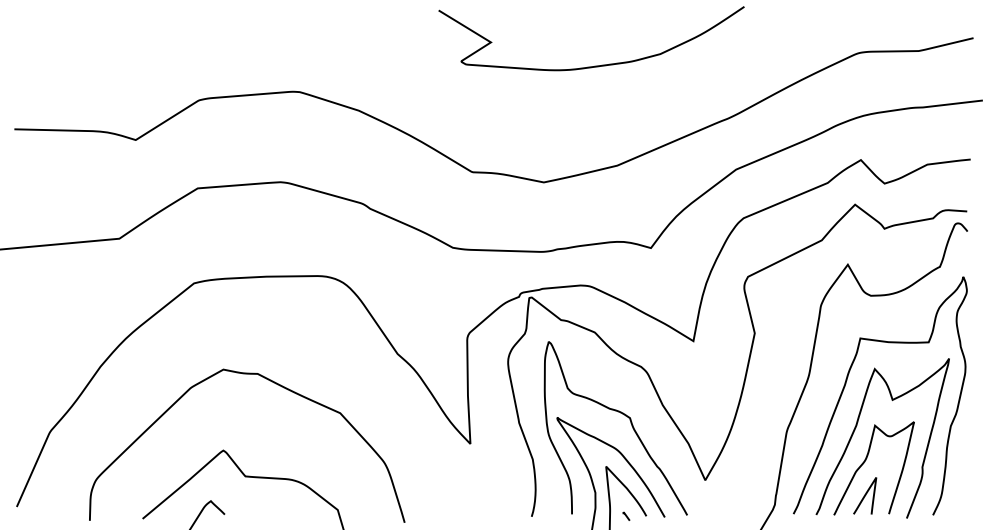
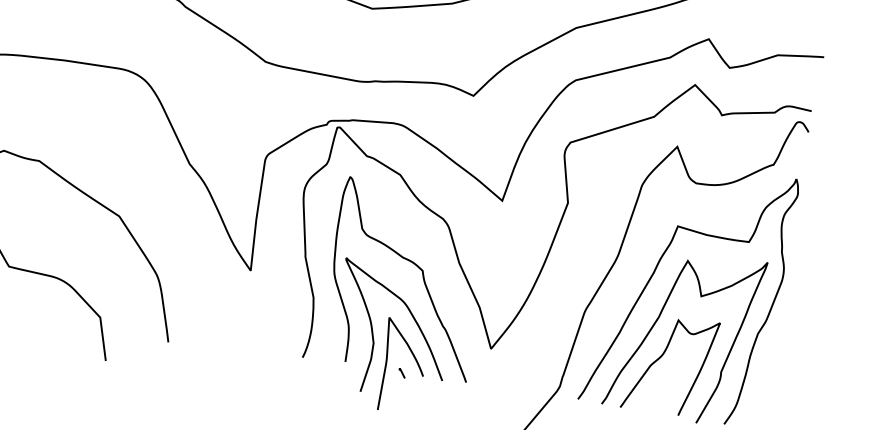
curve: (865, 495) -> (656, 392), removed

